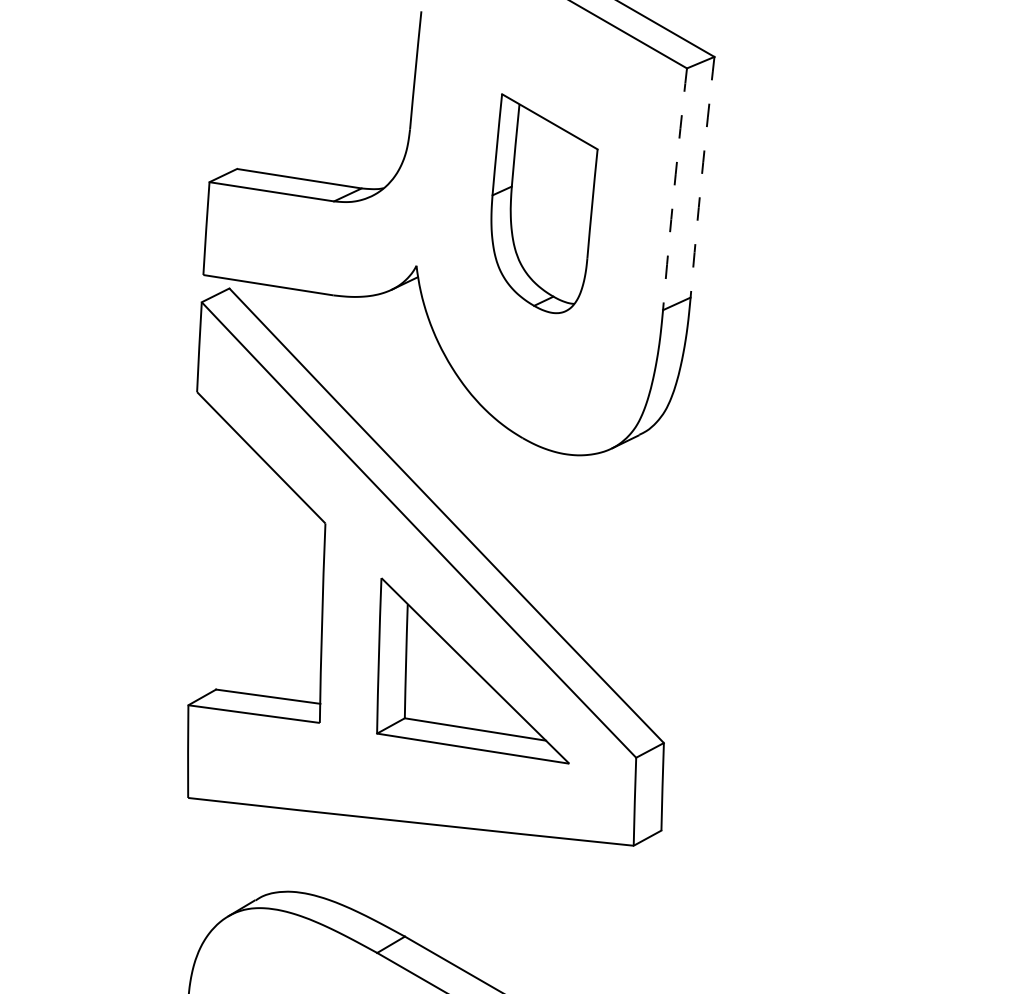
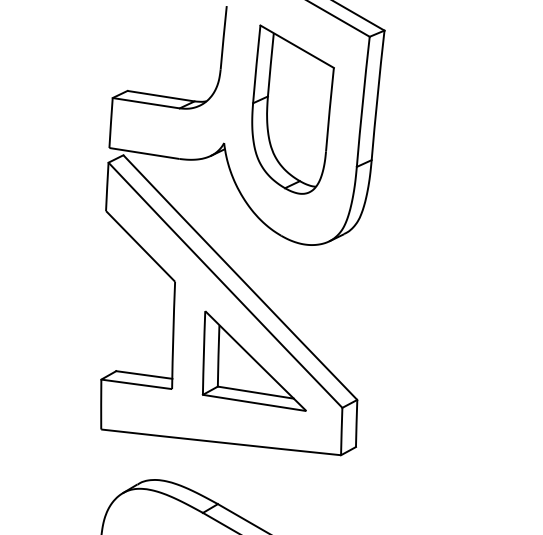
arc: (701, 177) -> (377, 95), dashed -> solid
arc: (673, 188) -> (362, 101), dashed -> solid
part: (543, 203) -> (292, 109), size x1.43

